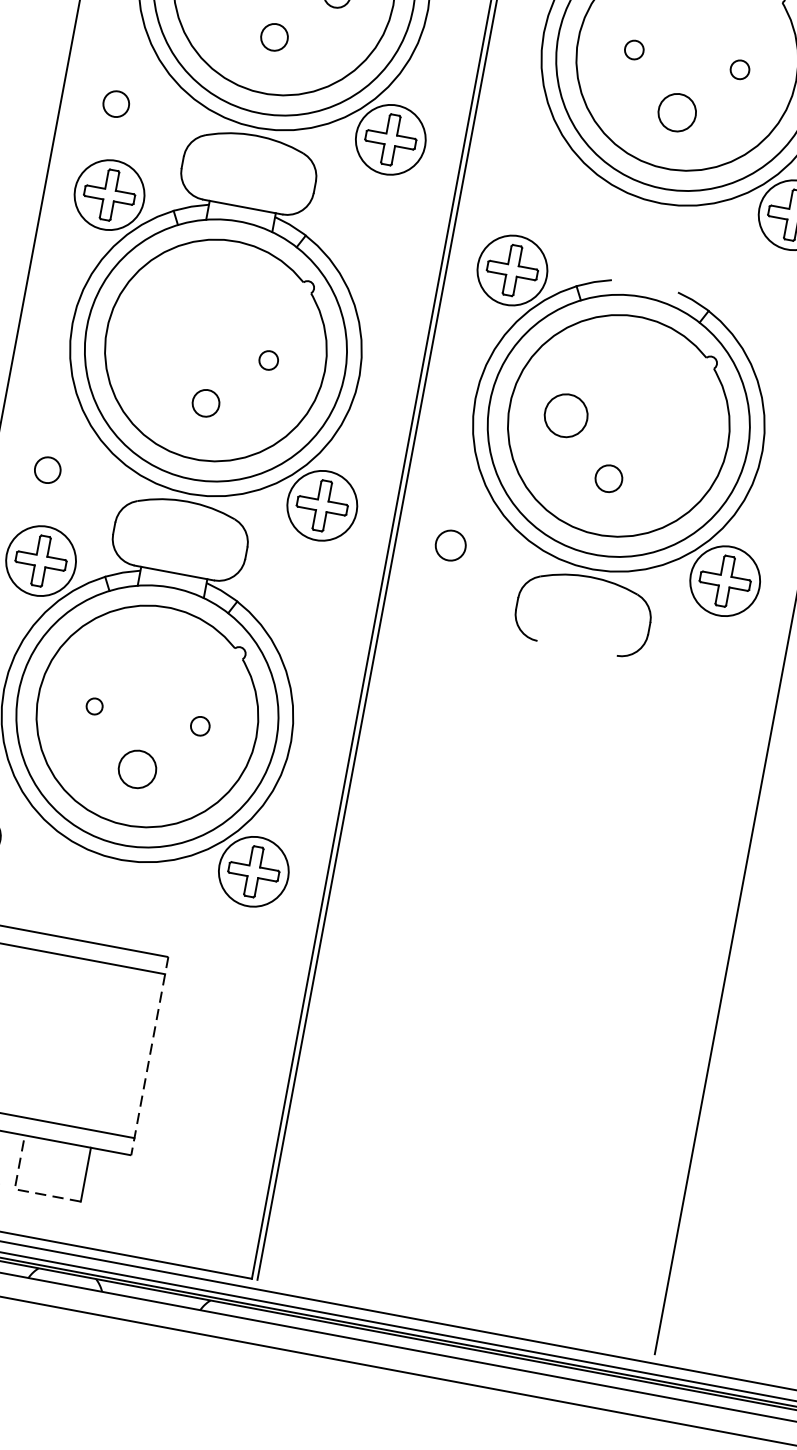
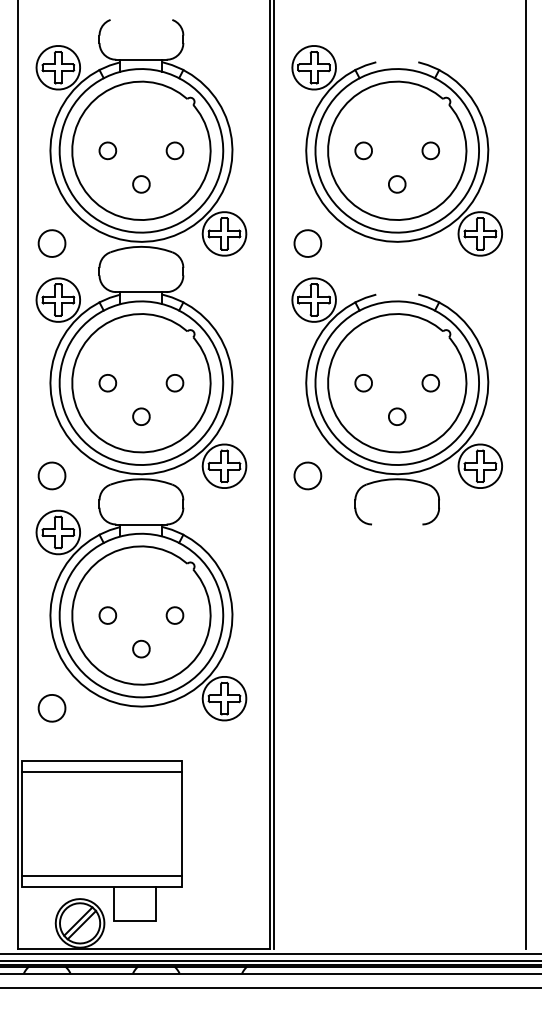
part: (634, 49) -> (363, 150), size x1.43
part: (739, 69) -> (430, 150), size x1.43
part: (115, 103) -> (51, 243), size x1.67
part: (677, 112) -> (397, 184), size x0.71
part: (518, 179) -> (307, 243), added
part: (162, 340) -> (107, 383), added
part: (267, 360) -> (174, 383), size x1.43
part: (565, 416) -> (363, 383), size x0.62
part: (671, 436) -> (430, 383), added
part: (47, 469) -> (51, 475), size x1.67
part: (450, 544) -> (307, 475), size x1.43
part: (94, 706) -> (107, 615), size x1.67
part: (199, 726) -> (174, 615), size x1.43
part: (137, 768) -> (141, 648), size x0.71
line: (149, 1055) -> (181, 823), dashed -> solid
line: (19, 1189) -> (117, 920), dashed -> solid

